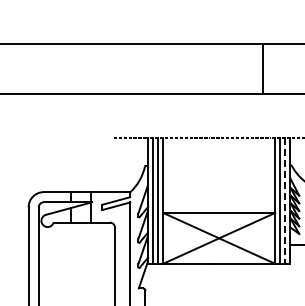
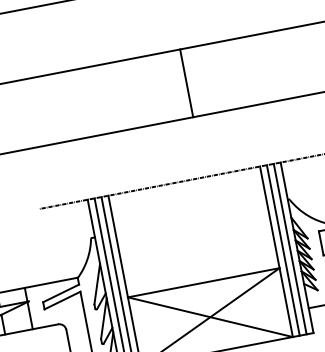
line: (263, 68) -> (186, 83), moved
line: (285, 200) -> (290, 248), dashed -> solid

